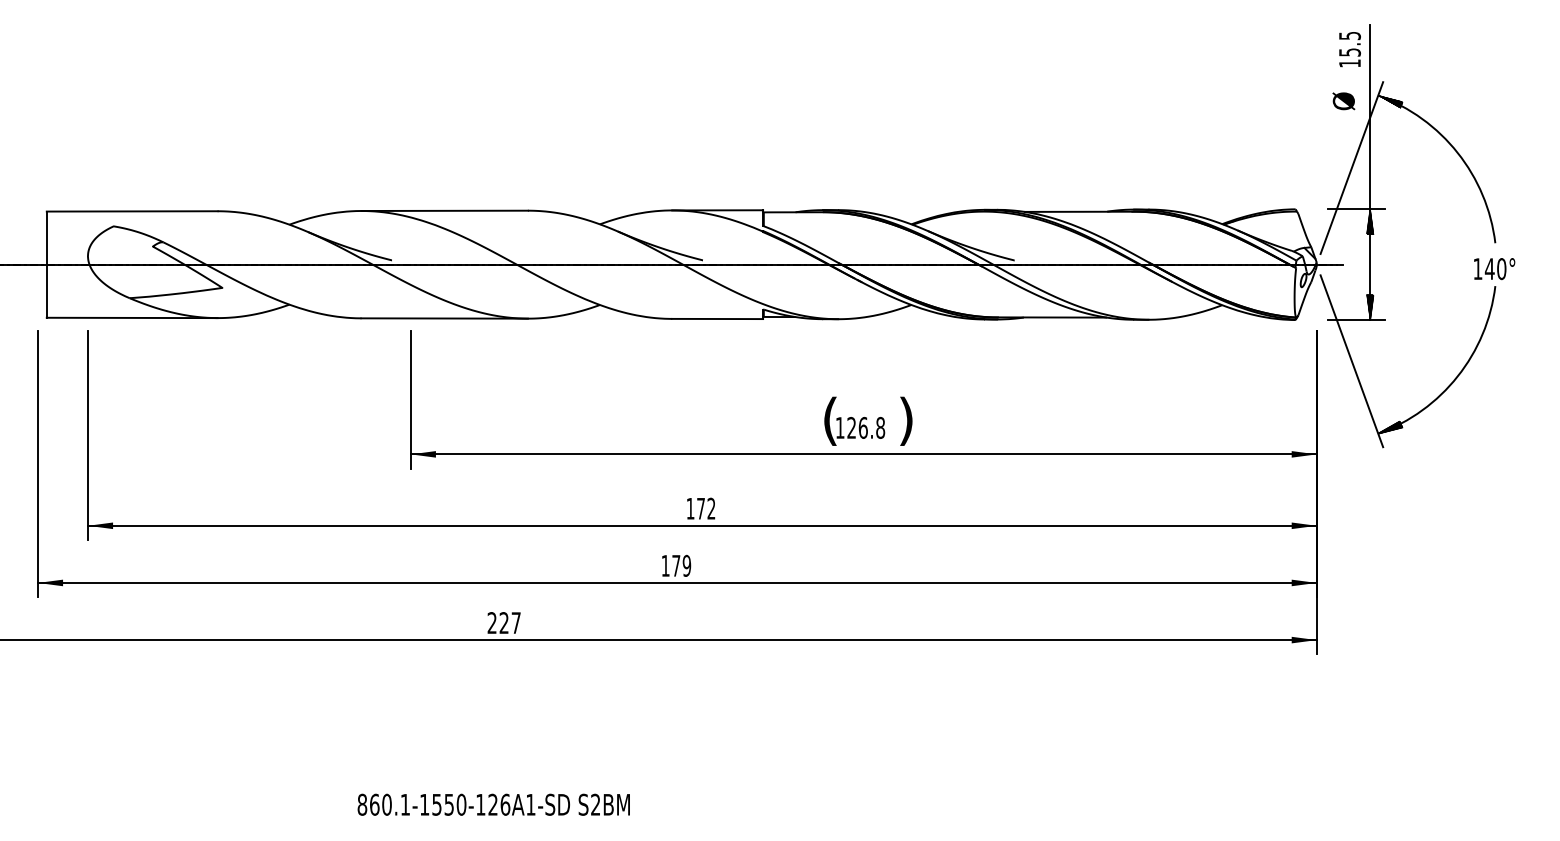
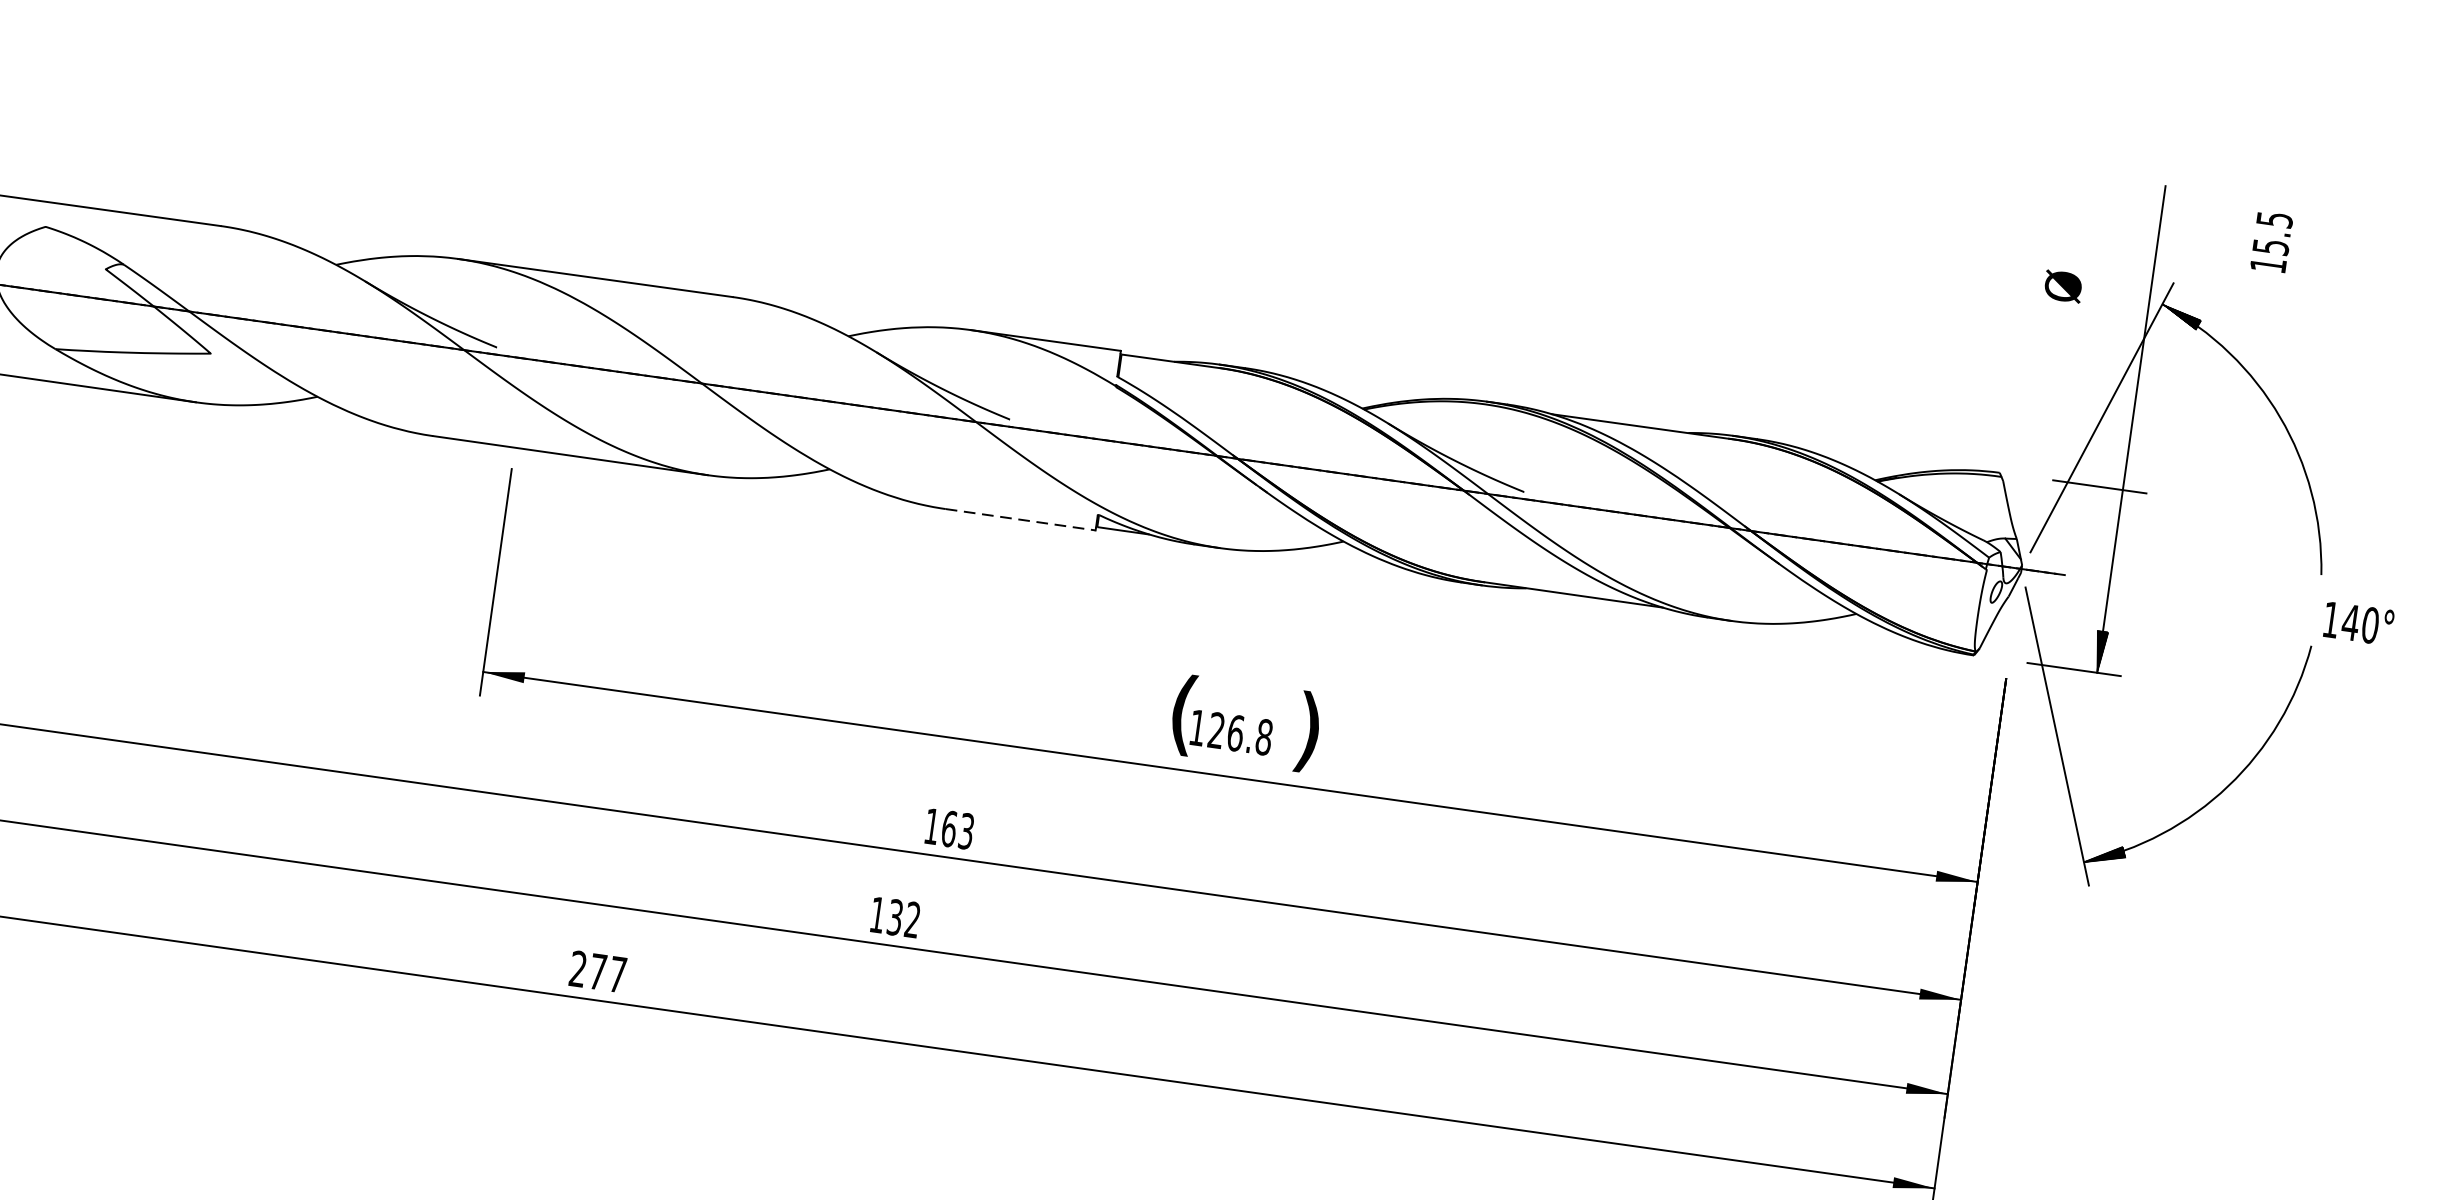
text: (1349, 49) -> (2270, 242), moved
text: (1343, 101) -> (2062, 286), moved
hatch: (1369, 221) -> (2118, 510), removed
text: (1494, 269) -> (2358, 624), moved
line: (718, 319) -> (1021, 520), solid -> dashed
text: (706, 508) -> (958, 829), 172 -> 163
text: (681, 565) -> (903, 918), 179 -> 132
text: (503, 622) -> (596, 970), 227 -> 277

